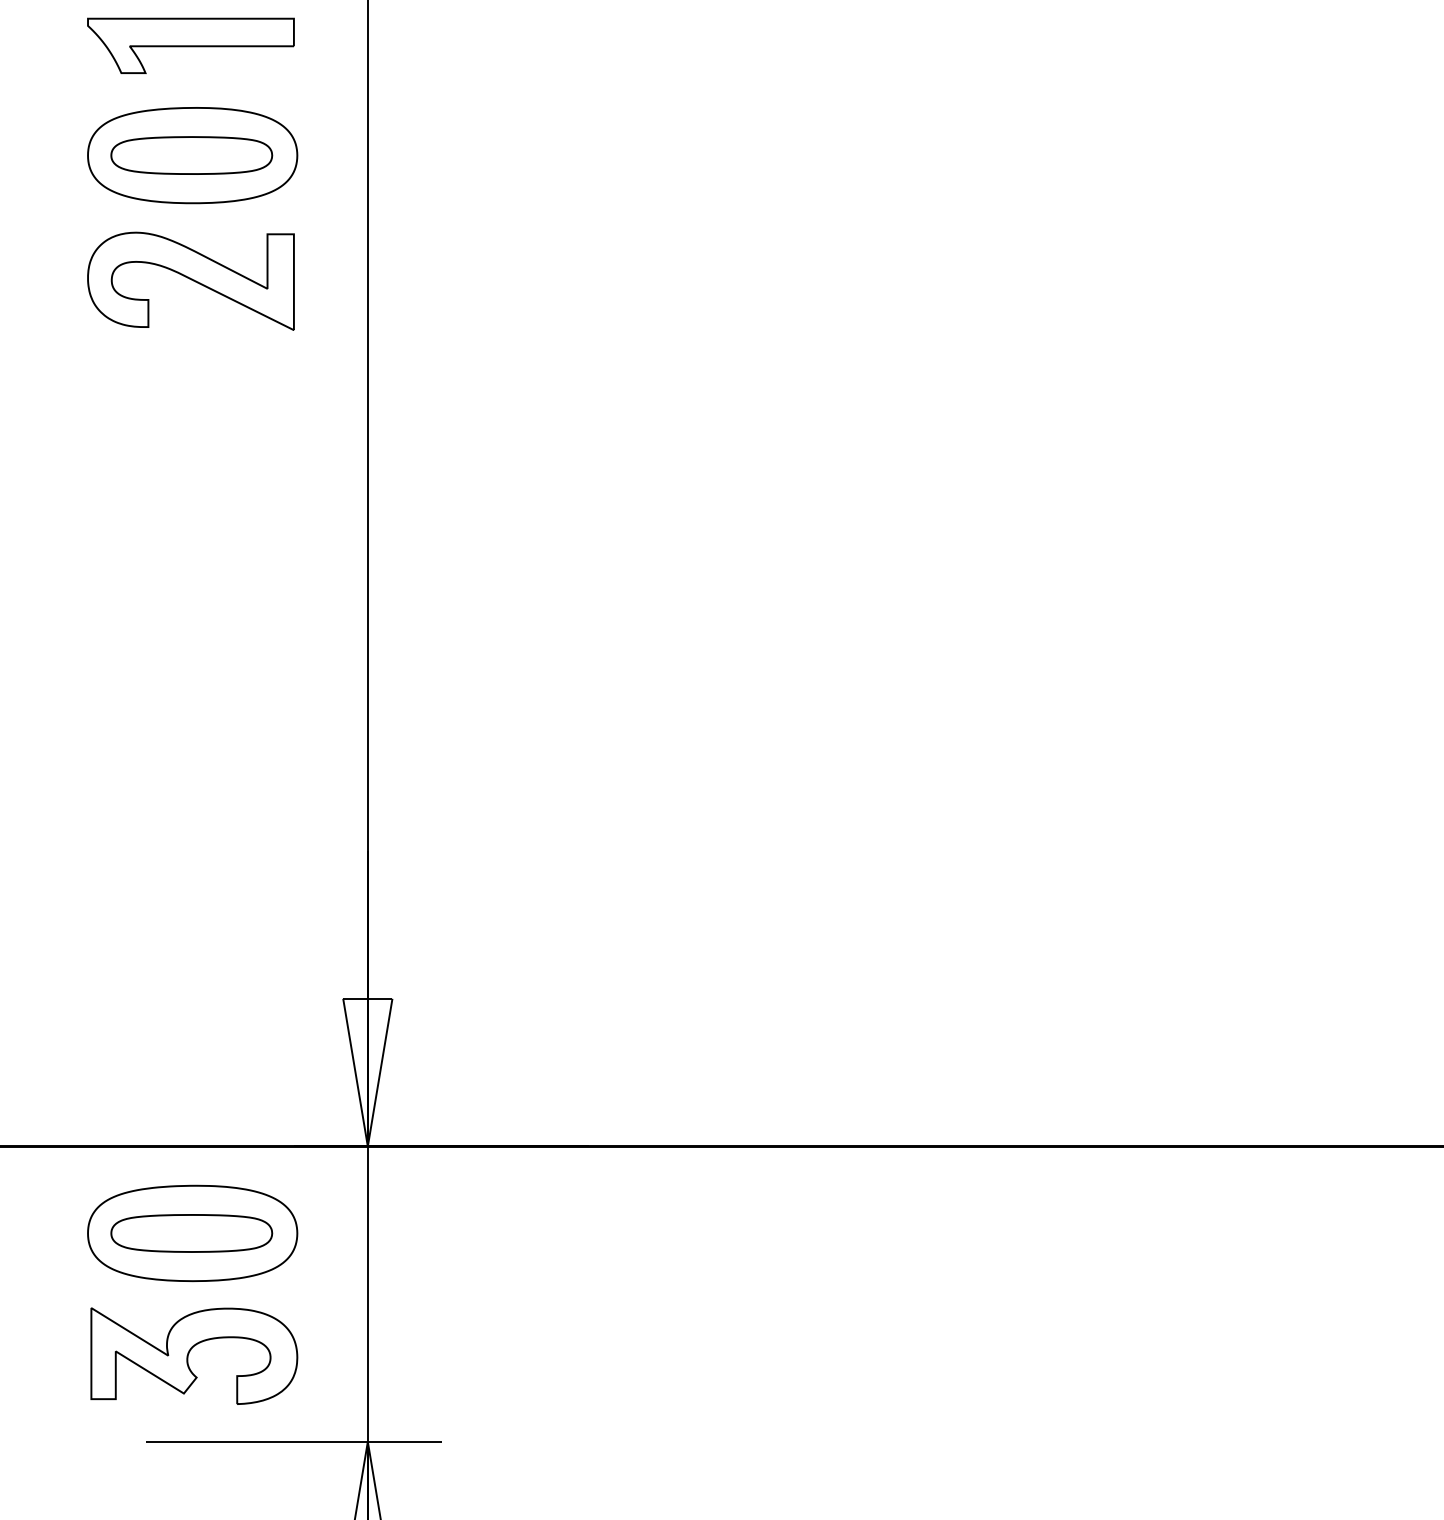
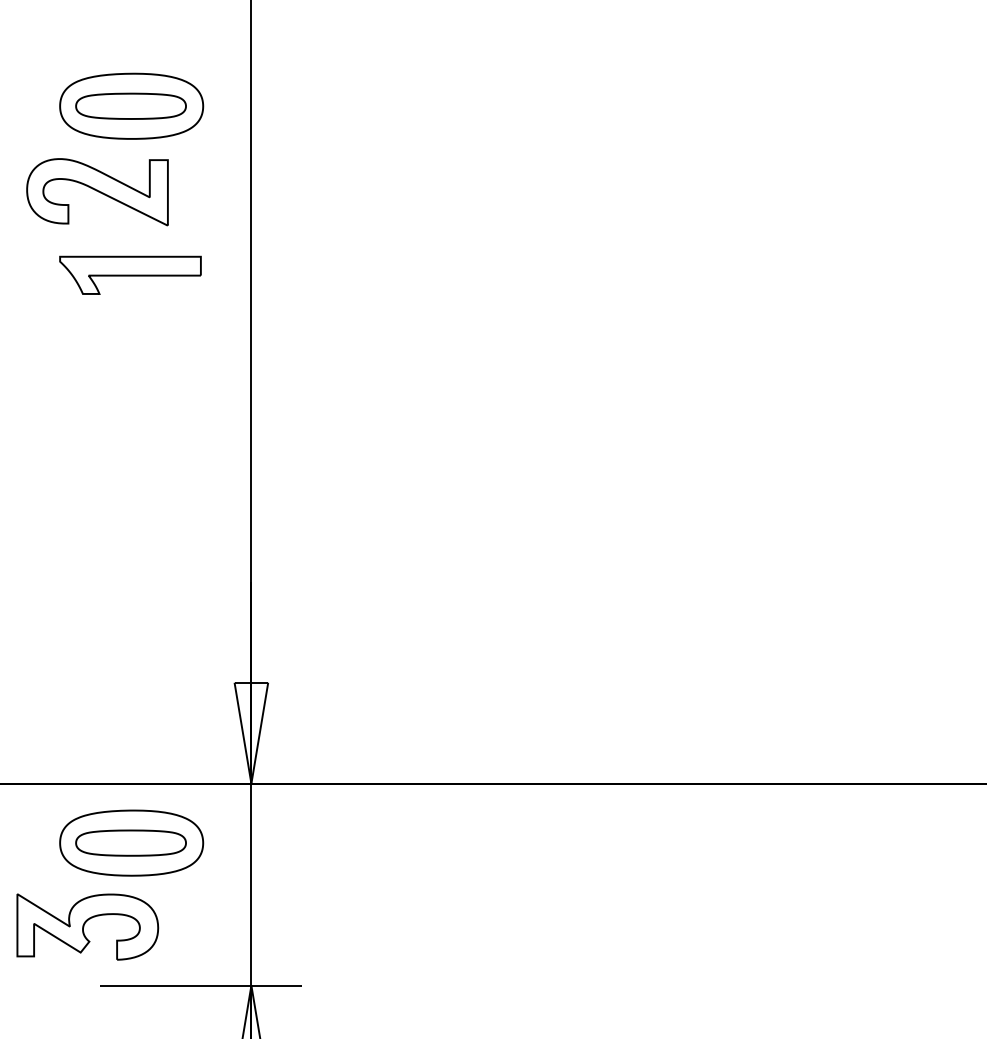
part: (190, 44) -> (130, 274), moved
part: (190, 281) -> (97, 192), moved
part: (193, 1355) -> (87, 926), moved

